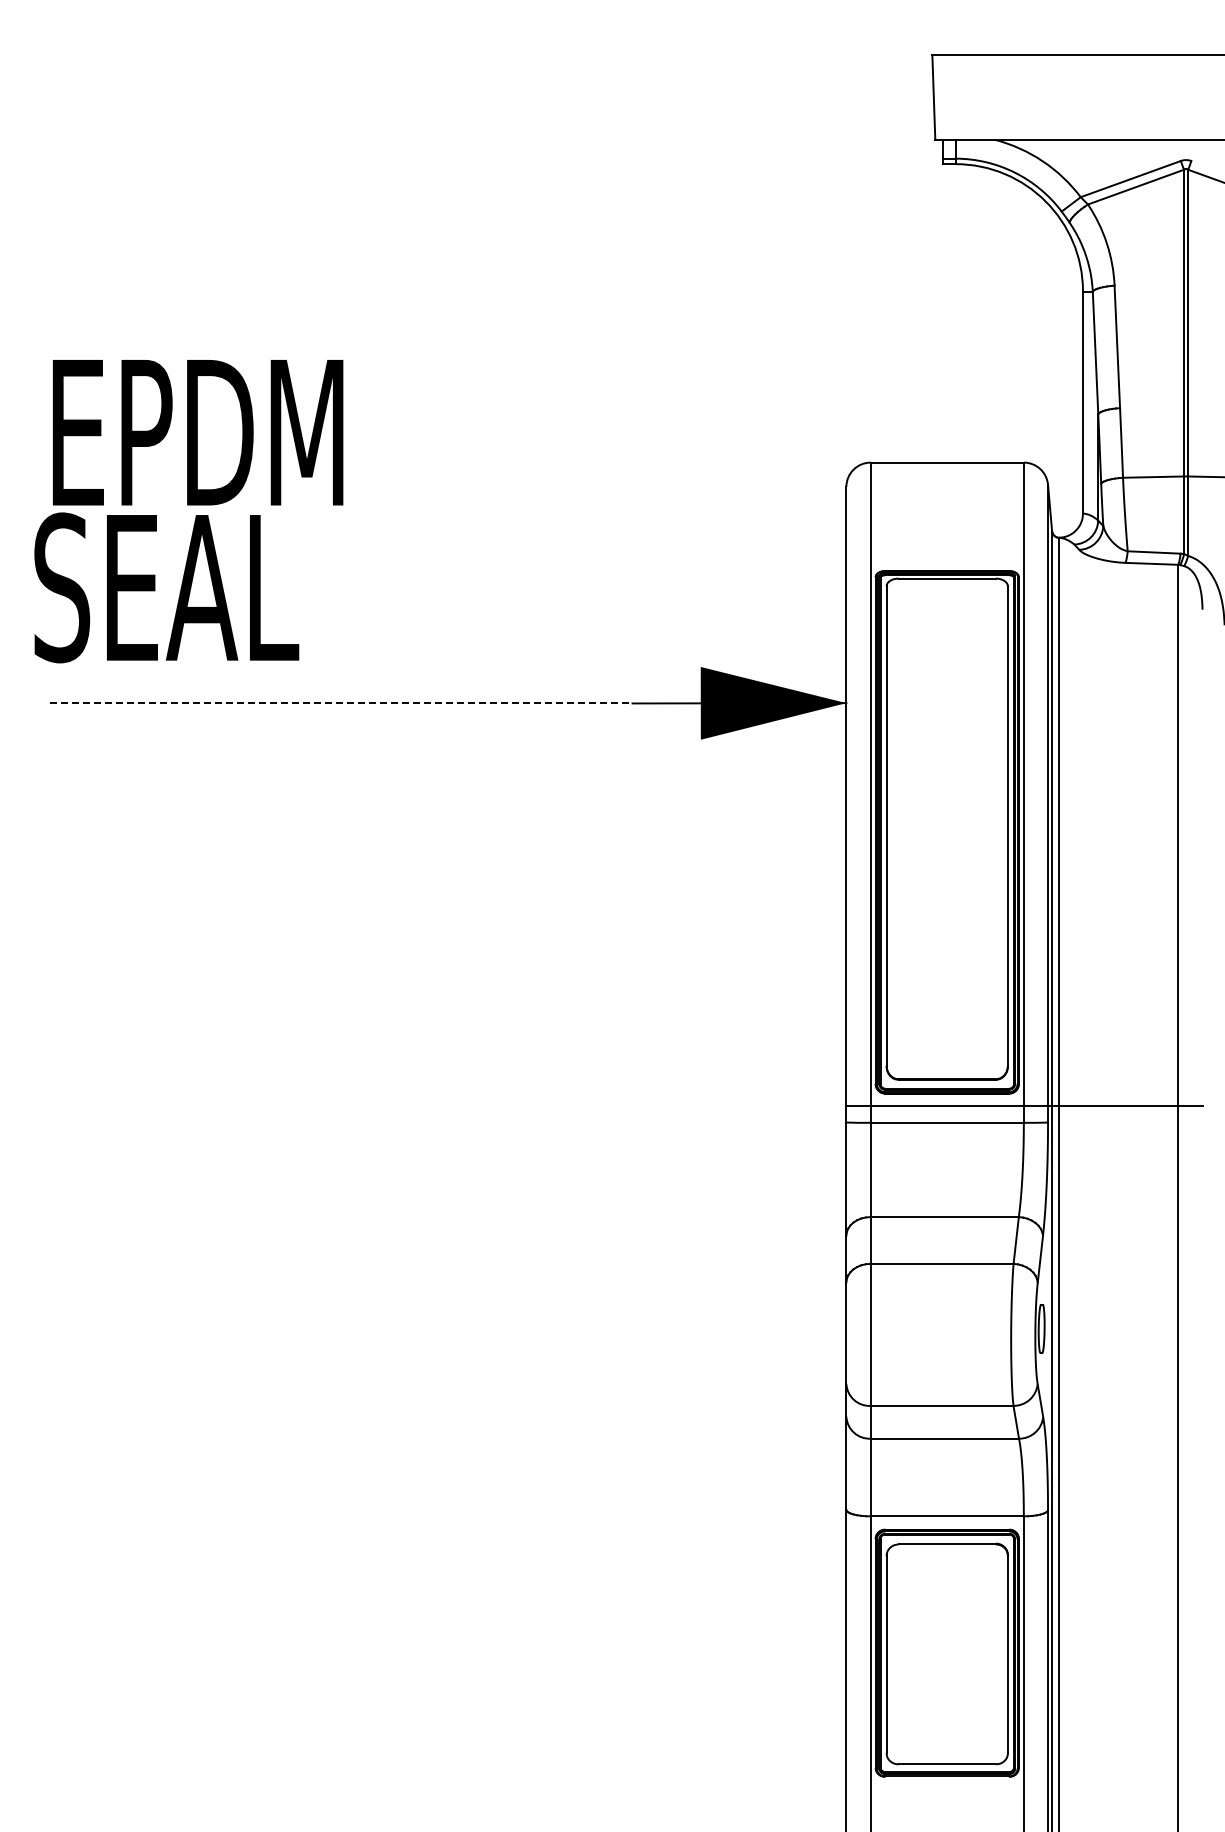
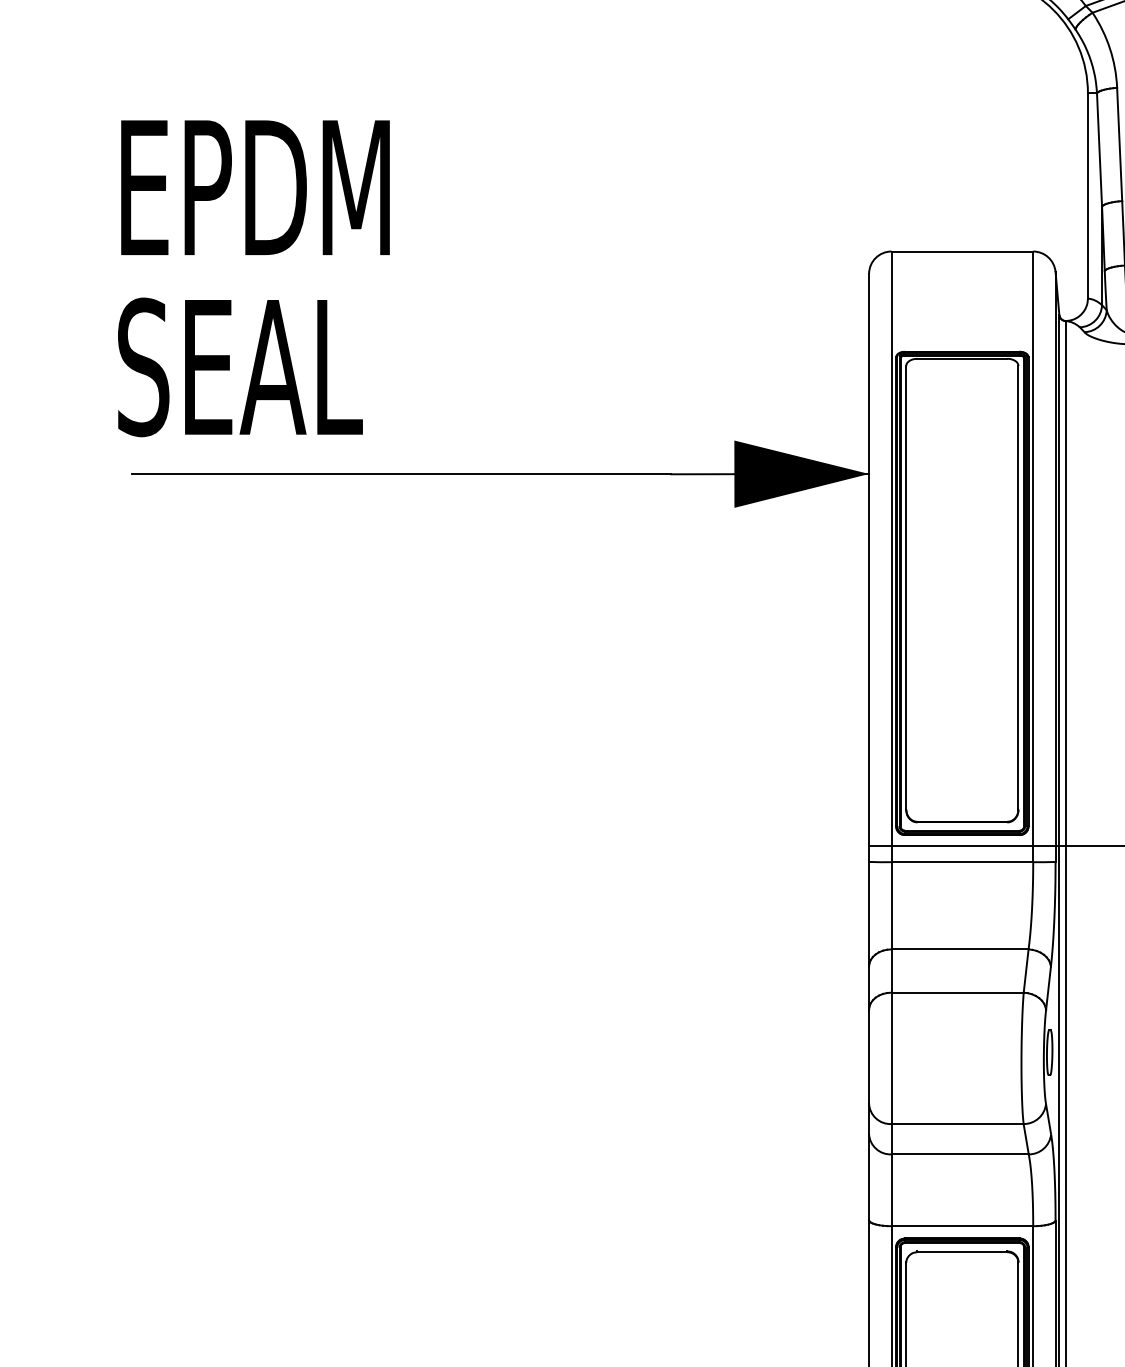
text: (198, 432) -> (255, 187), moved
line: (341, 703) -> (402, 474), dashed -> solid

